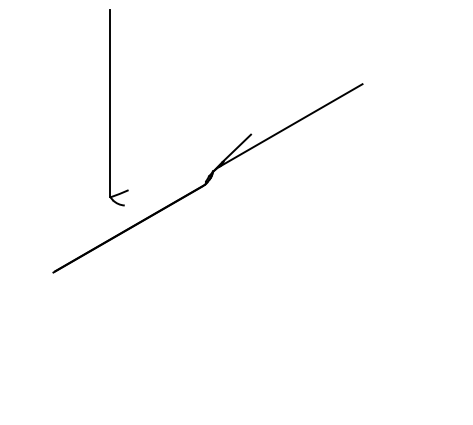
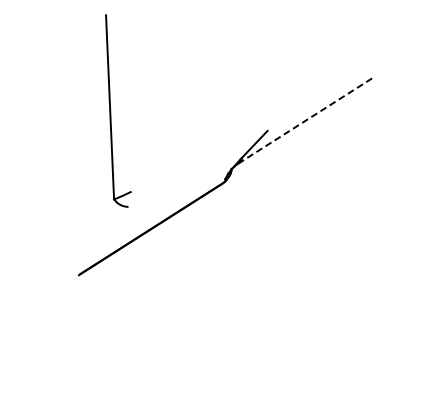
part: (110, 107) -> (110, 110), moved
line: (291, 125) -> (307, 120), solid -> dashed

